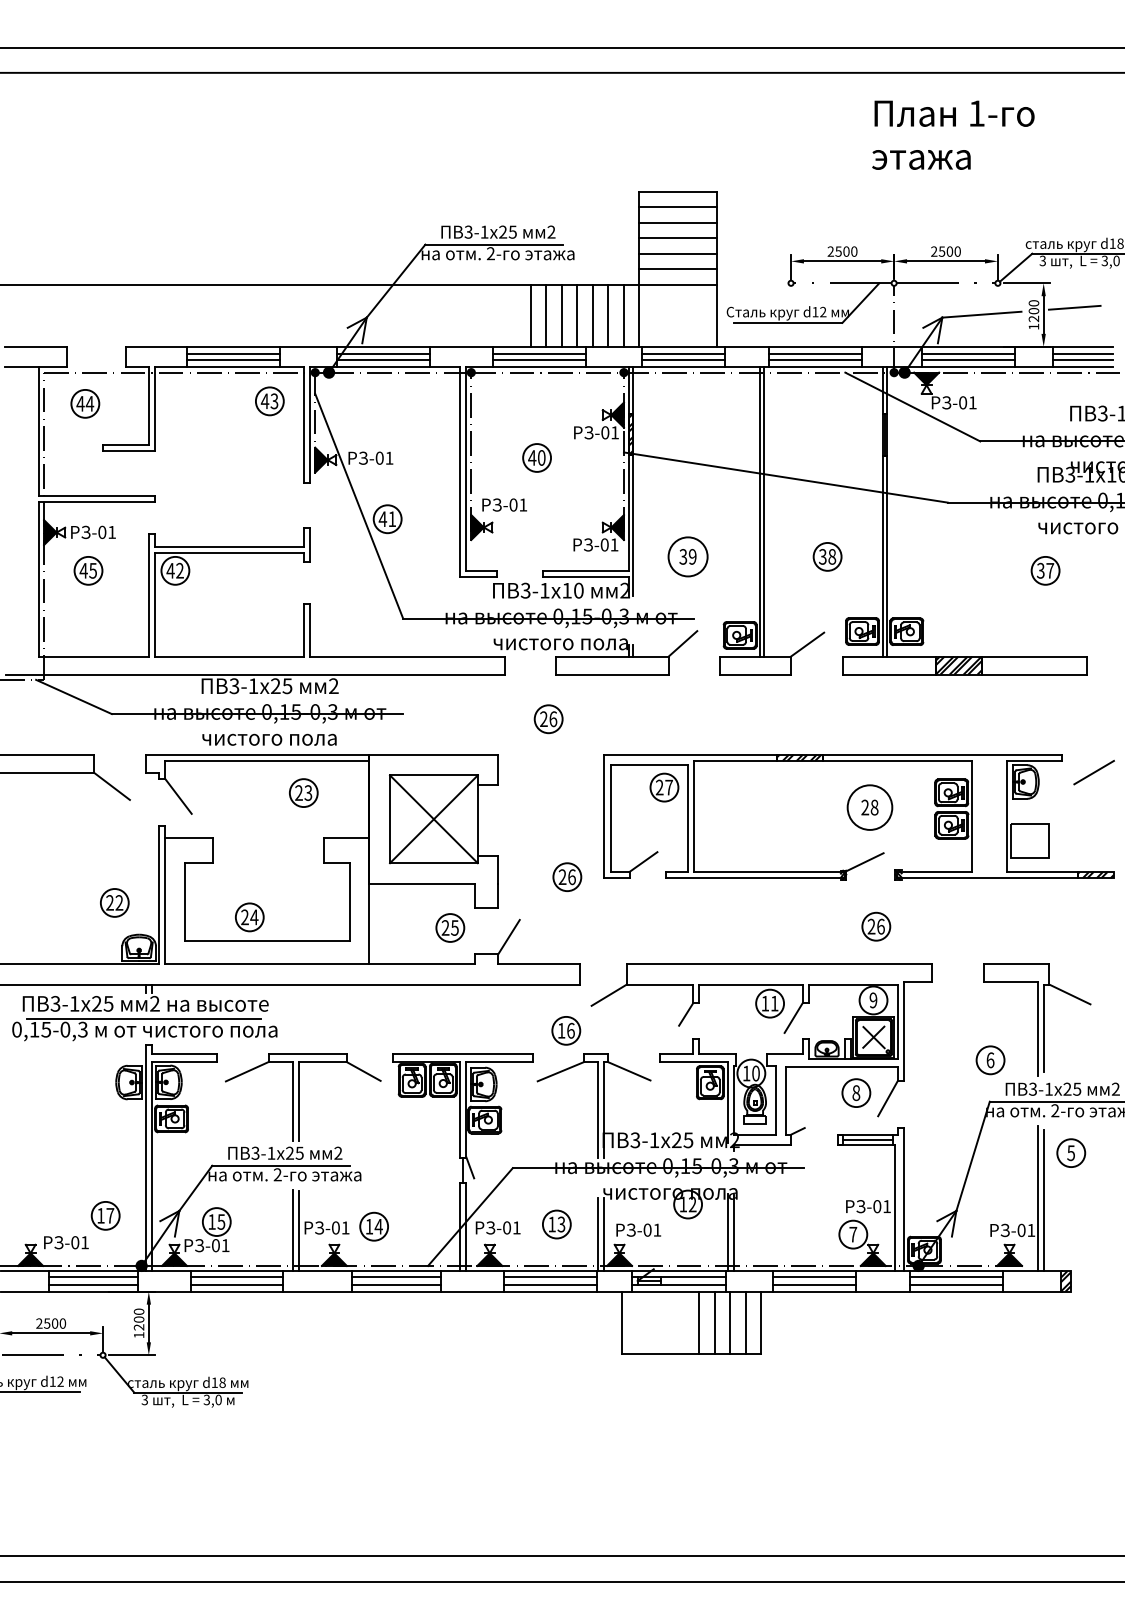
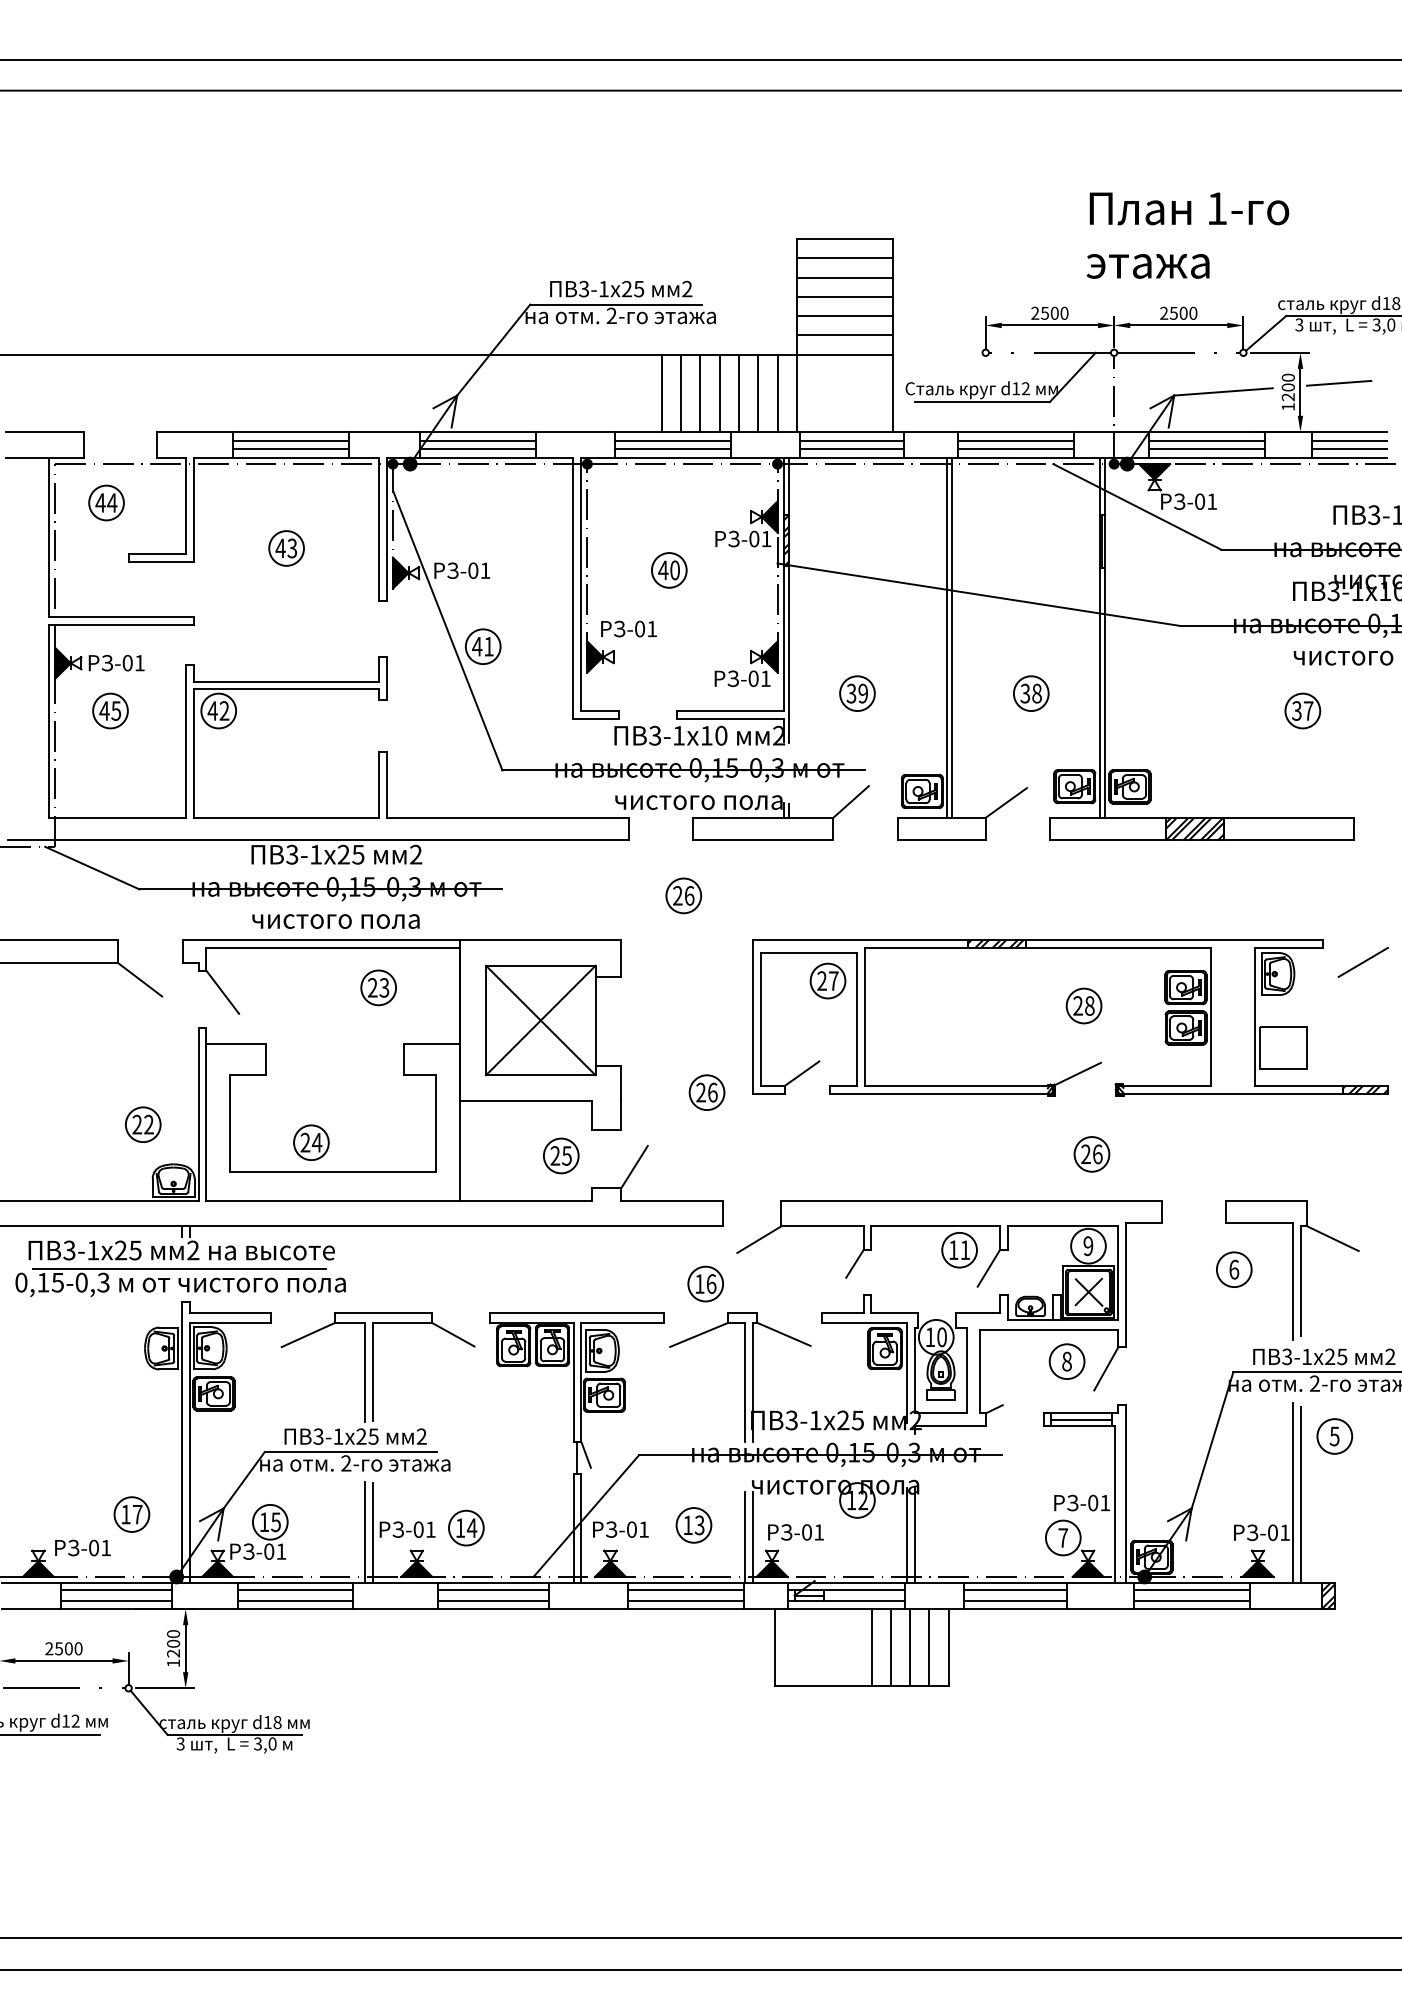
text: (953, 134) -> (1188, 234), moved
part: (269, 401) -> (286, 548), moved
circle: (688, 556) -> (857, 693), size x0.71
circle: (869, 807) -> (1083, 1005), size x0.62
part: (990, 1060) -> (1234, 1269), moved

